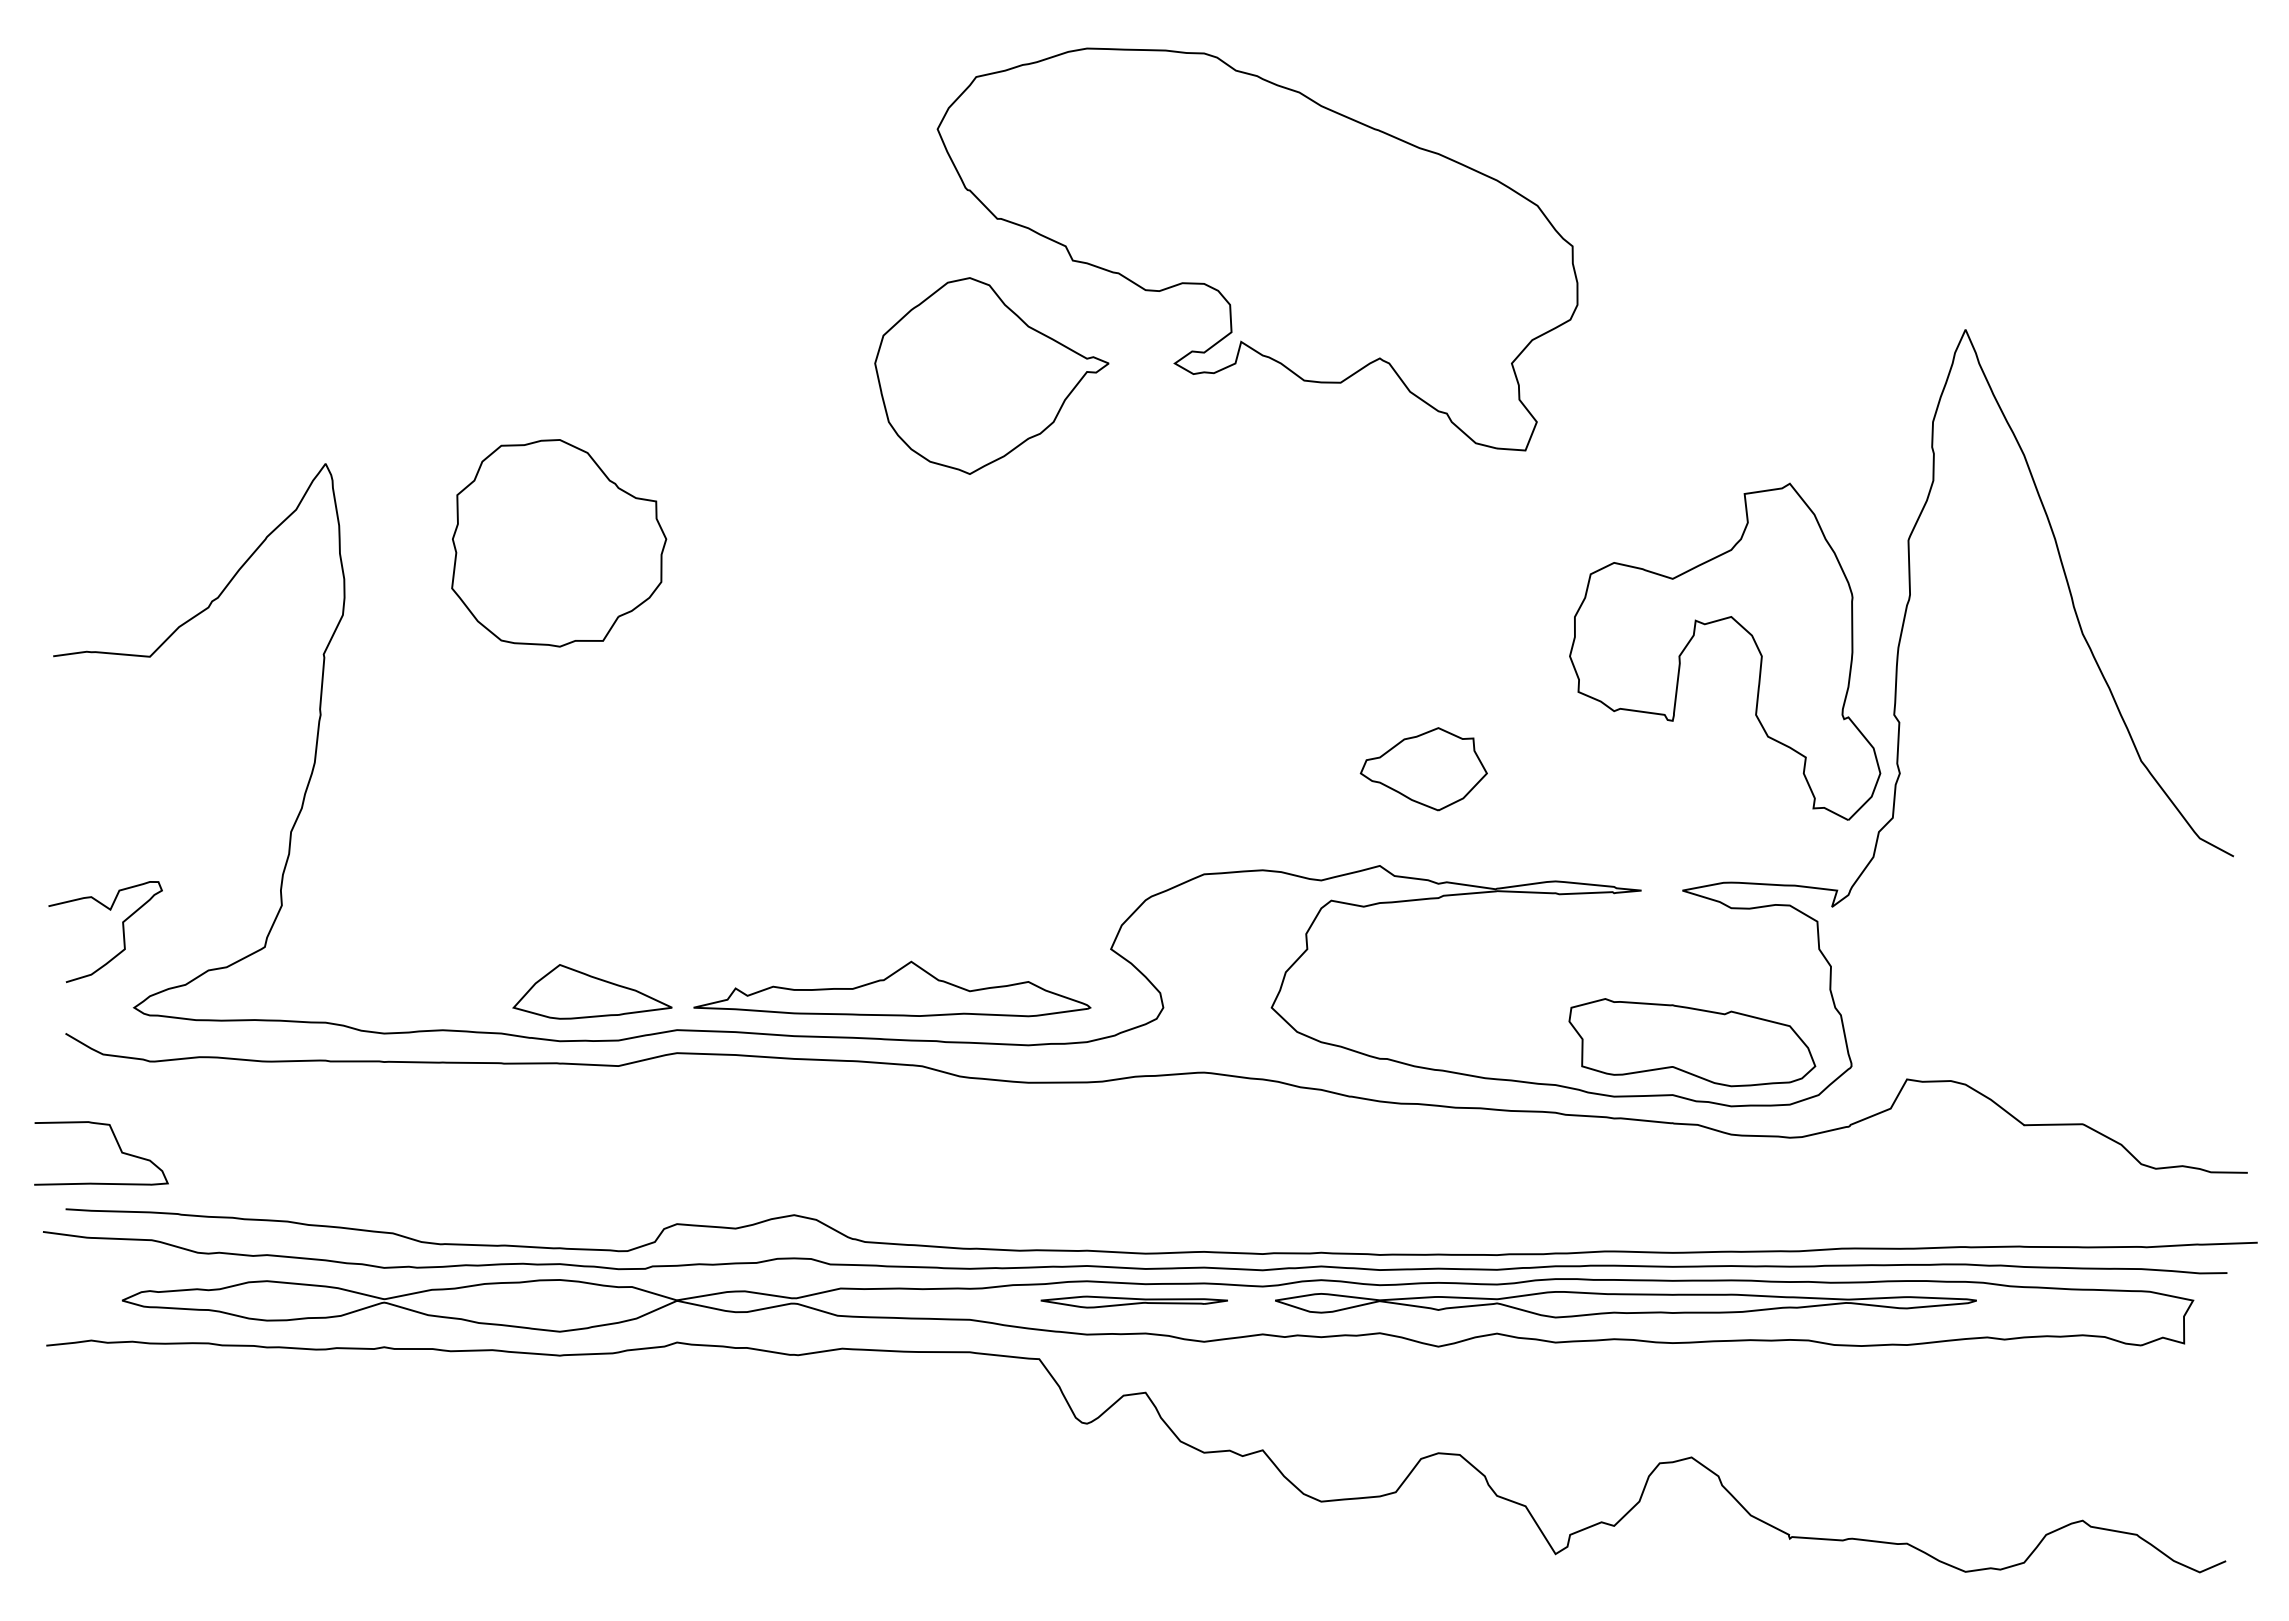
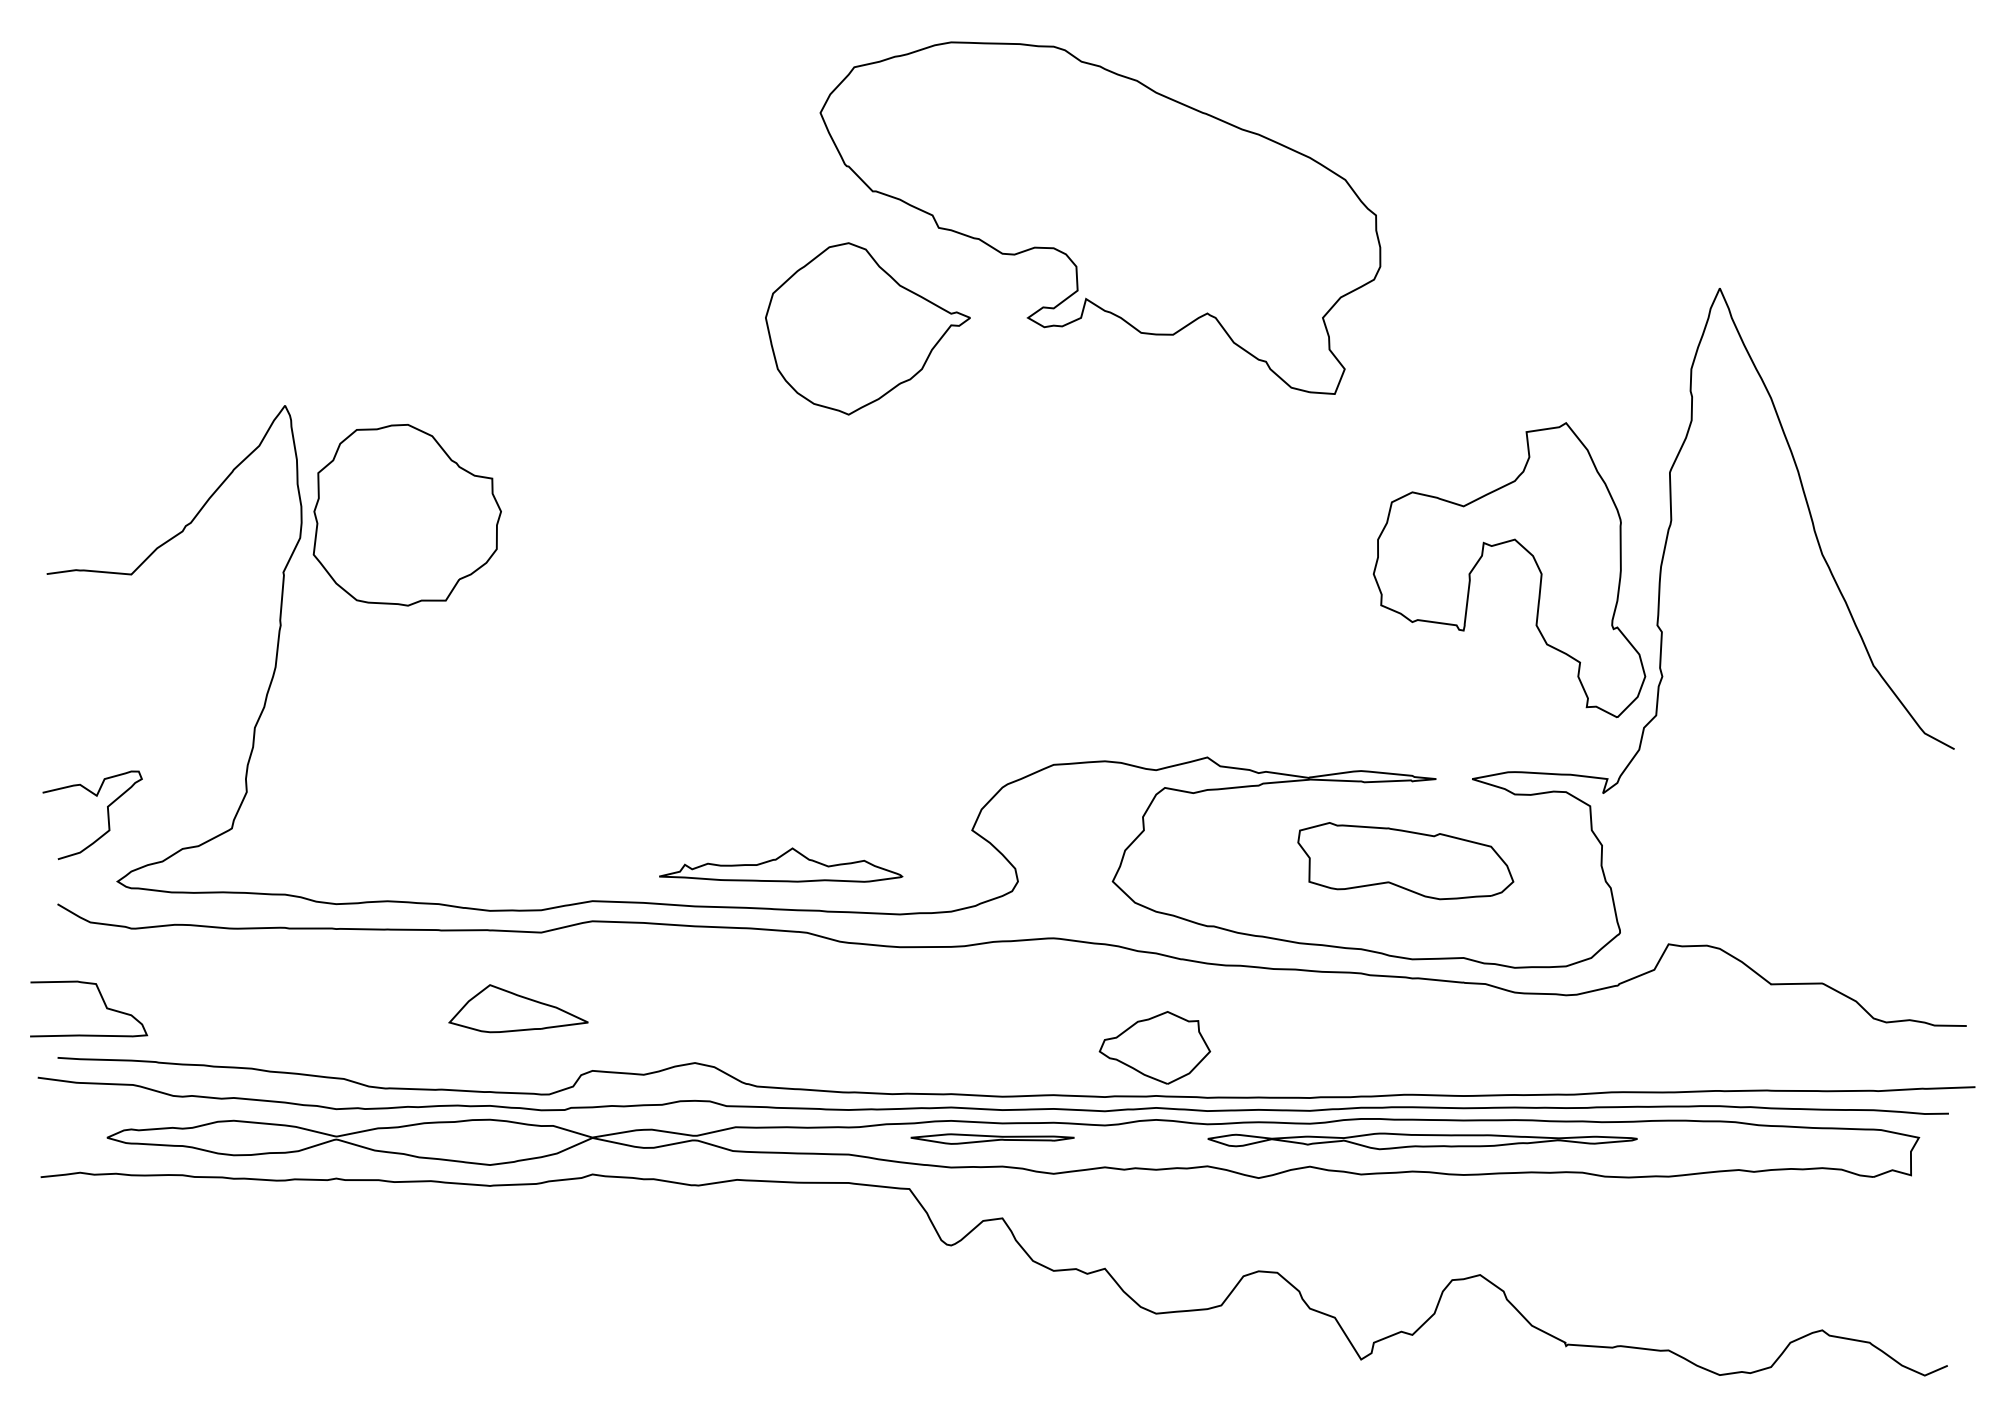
part: (558, 543) -> (406, 515), moved
part: (1423, 768) -> (1154, 1047), moved
part: (891, 988) -> (780, 864), size x0.7
part: (592, 991) -> (518, 1008), moved
part: (1691, 1043) -> (1405, 861), moved
part: (1625, 1304) -> (1422, 1141), size x0.7

